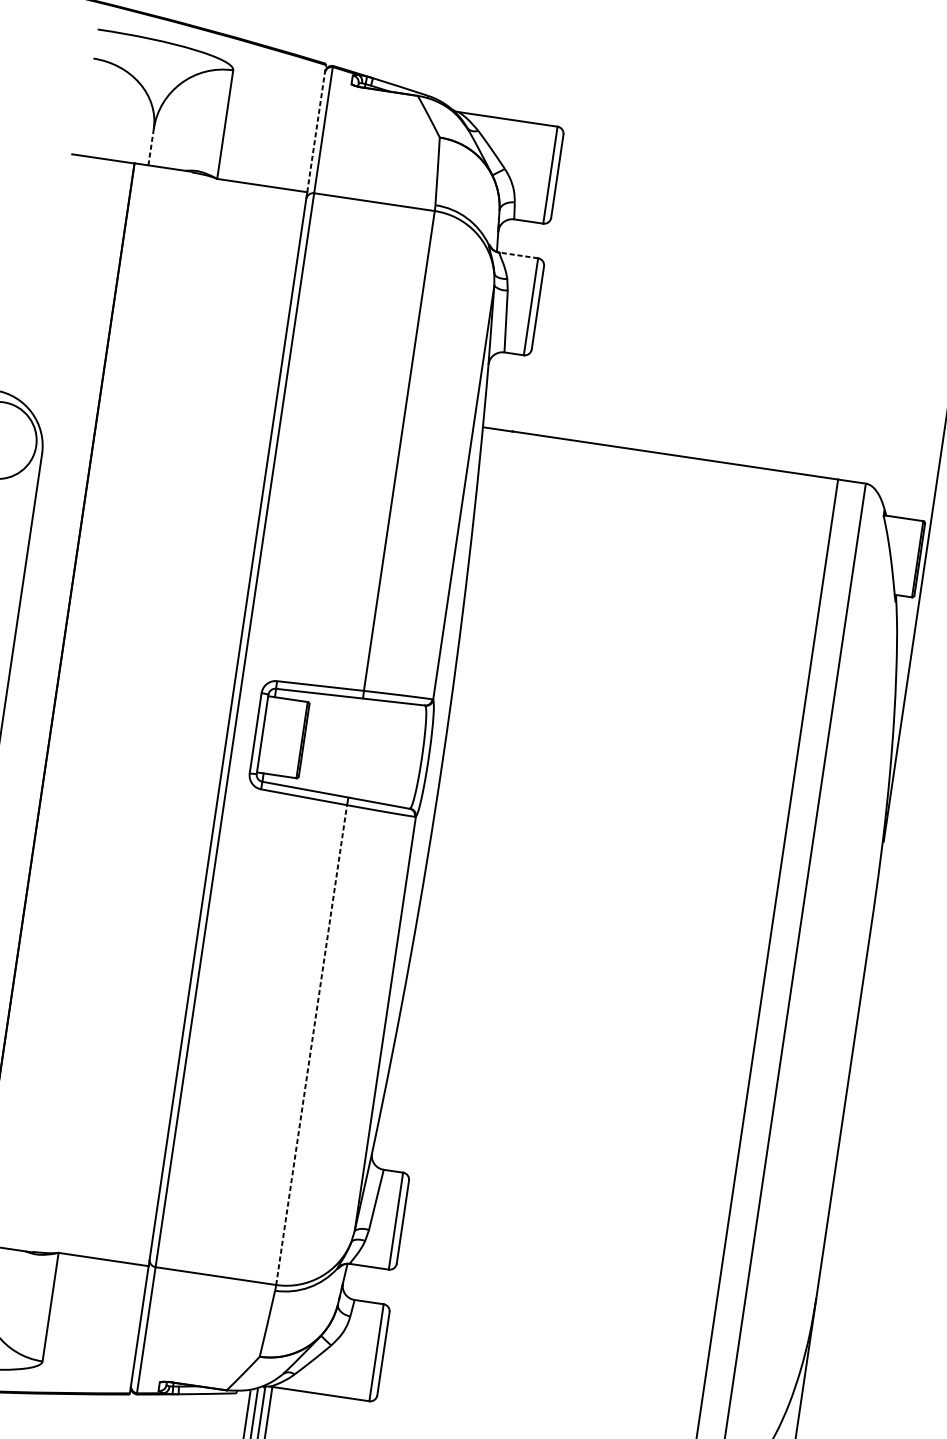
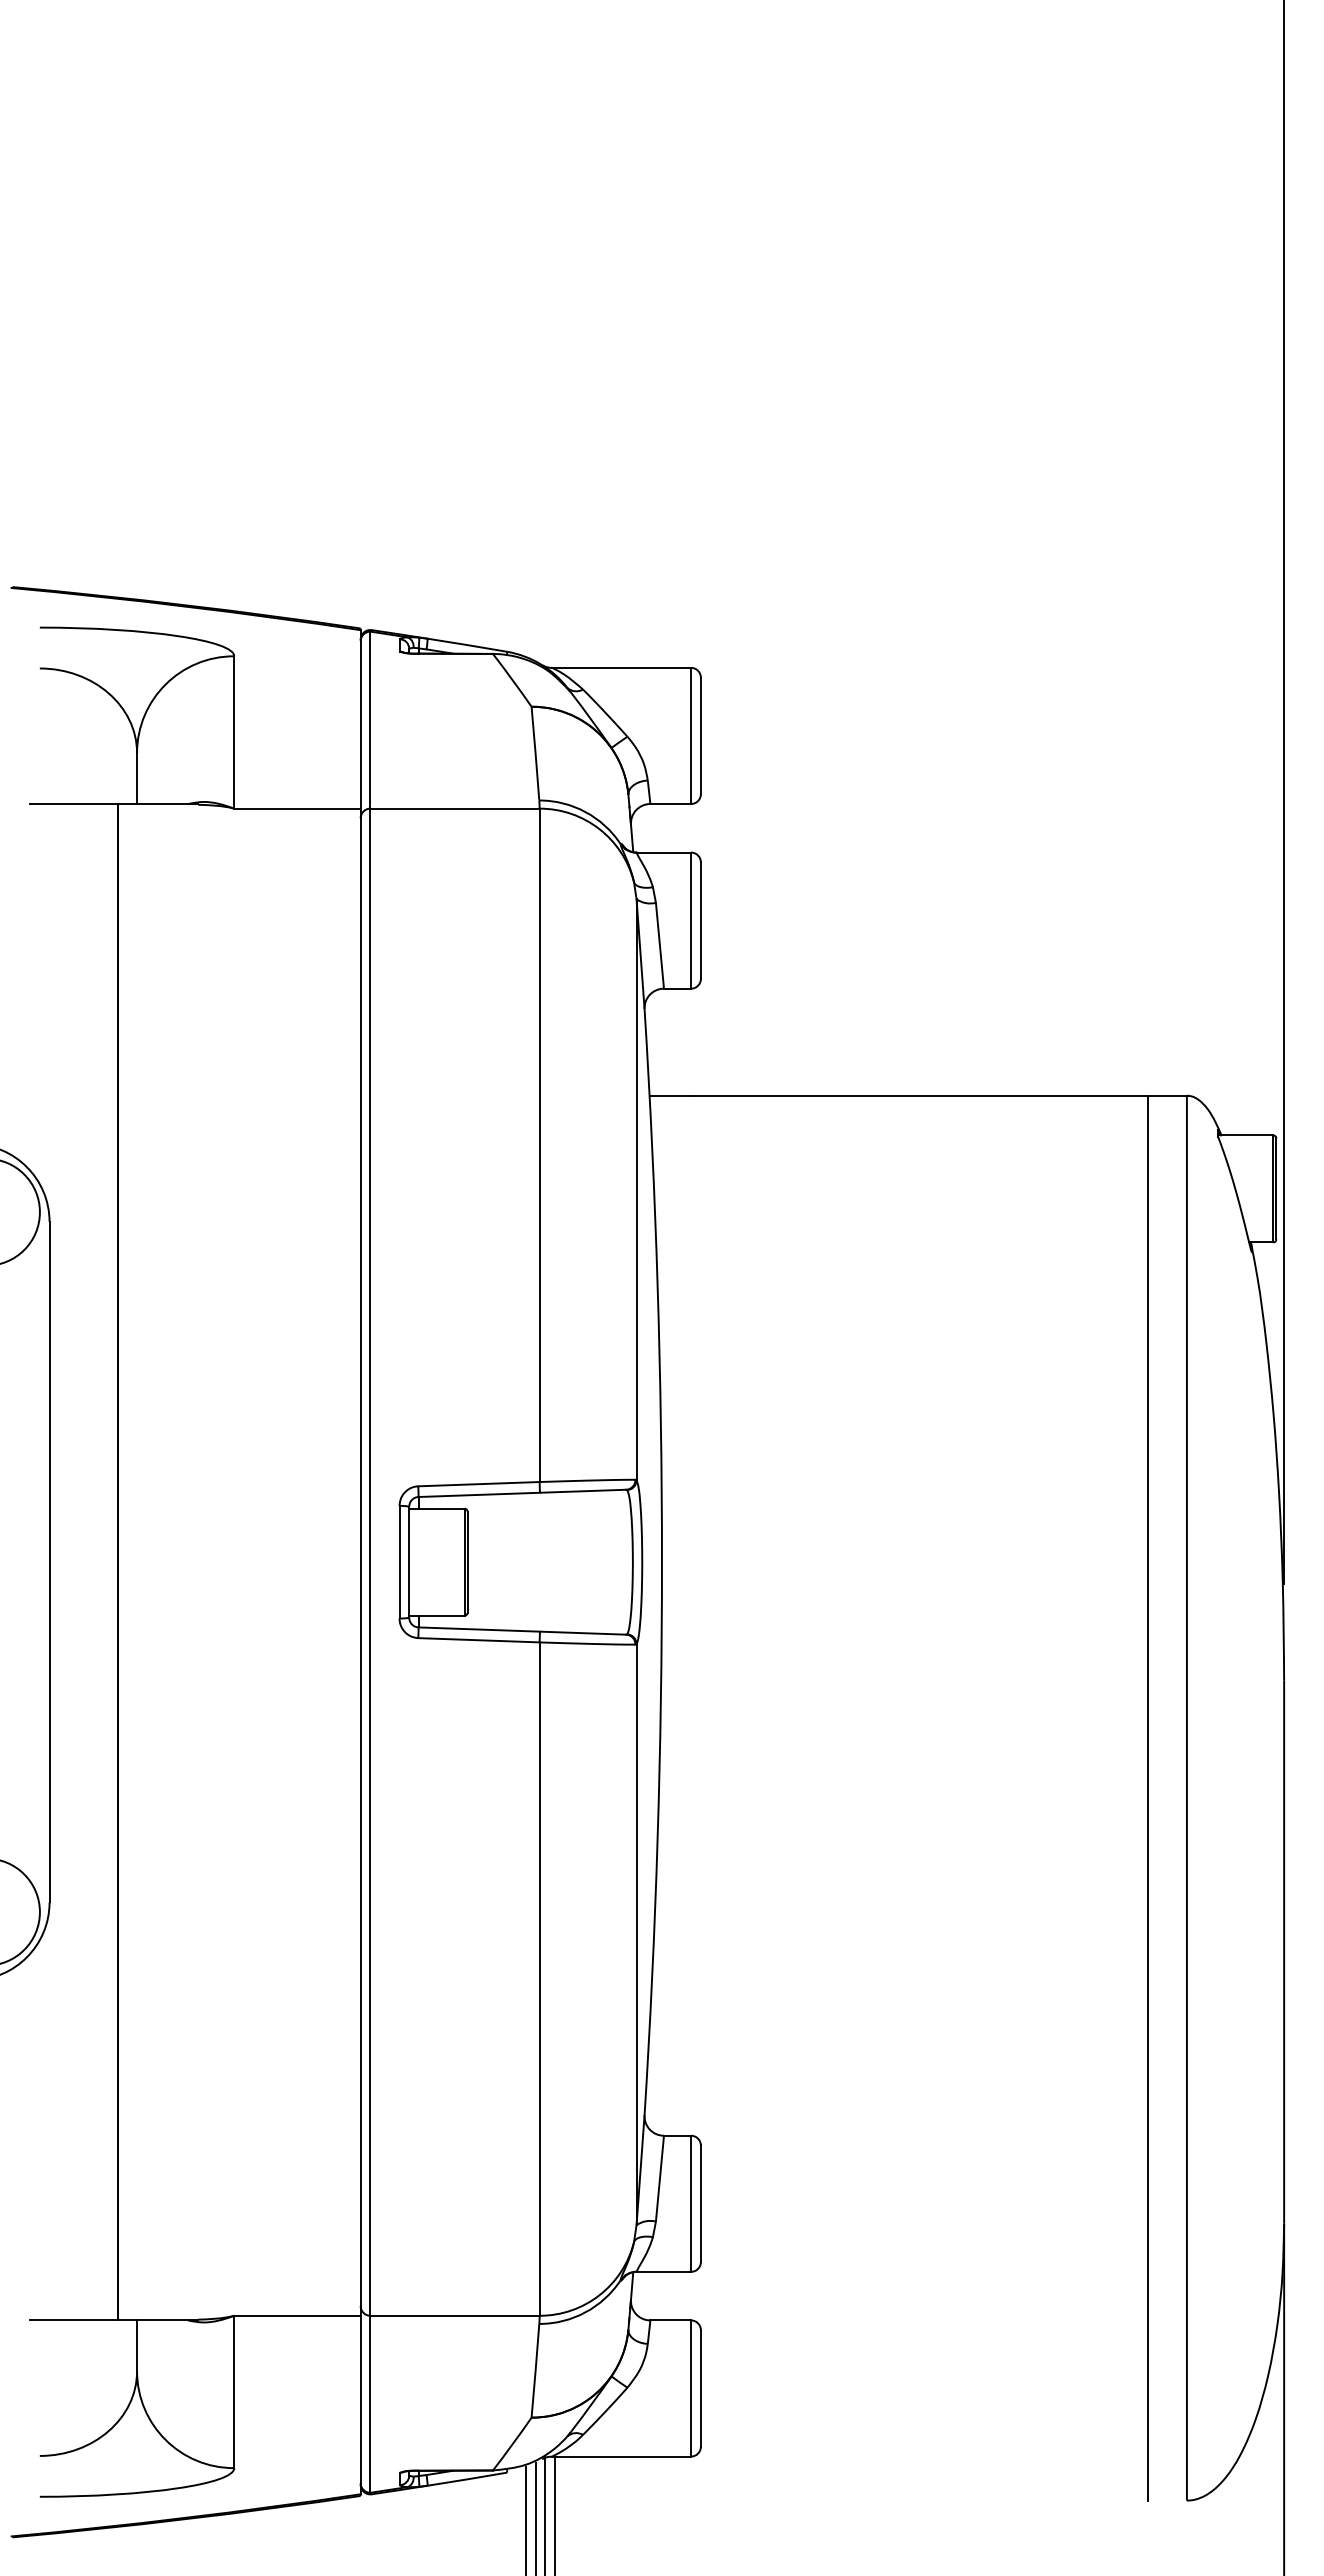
line: (316, 127) -> (360, 718), dashed -> solid
line: (151, 147) -> (137, 778), dashed -> solid
line: (519, 255) -> (664, 852), dashed -> solid
line: (311, 1045) -> (539, 1979), dashed -> solid

